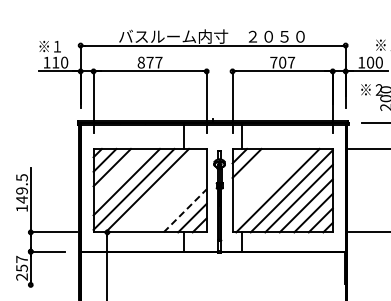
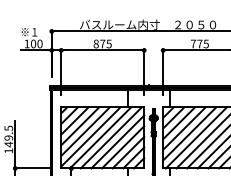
text: (55, 62) -> (33, 43), 110 -> 100
text: (158, 62) -> (108, 43), 877 -> 875
text: (287, 62) -> (203, 43), 707 -> 775
line: (254, 170) -> (179, 123), added
line: (119, 174) -> (80, 125), added
line: (261, 177) -> (184, 128), added
line: (268, 184) -> (189, 133), added
line: (161, 190) -> (111, 137), added
line: (170, 196) -> (117, 142), added
line: (177, 203) -> (122, 147), added
line: (185, 210) -> (128, 152), dashed -> solid

